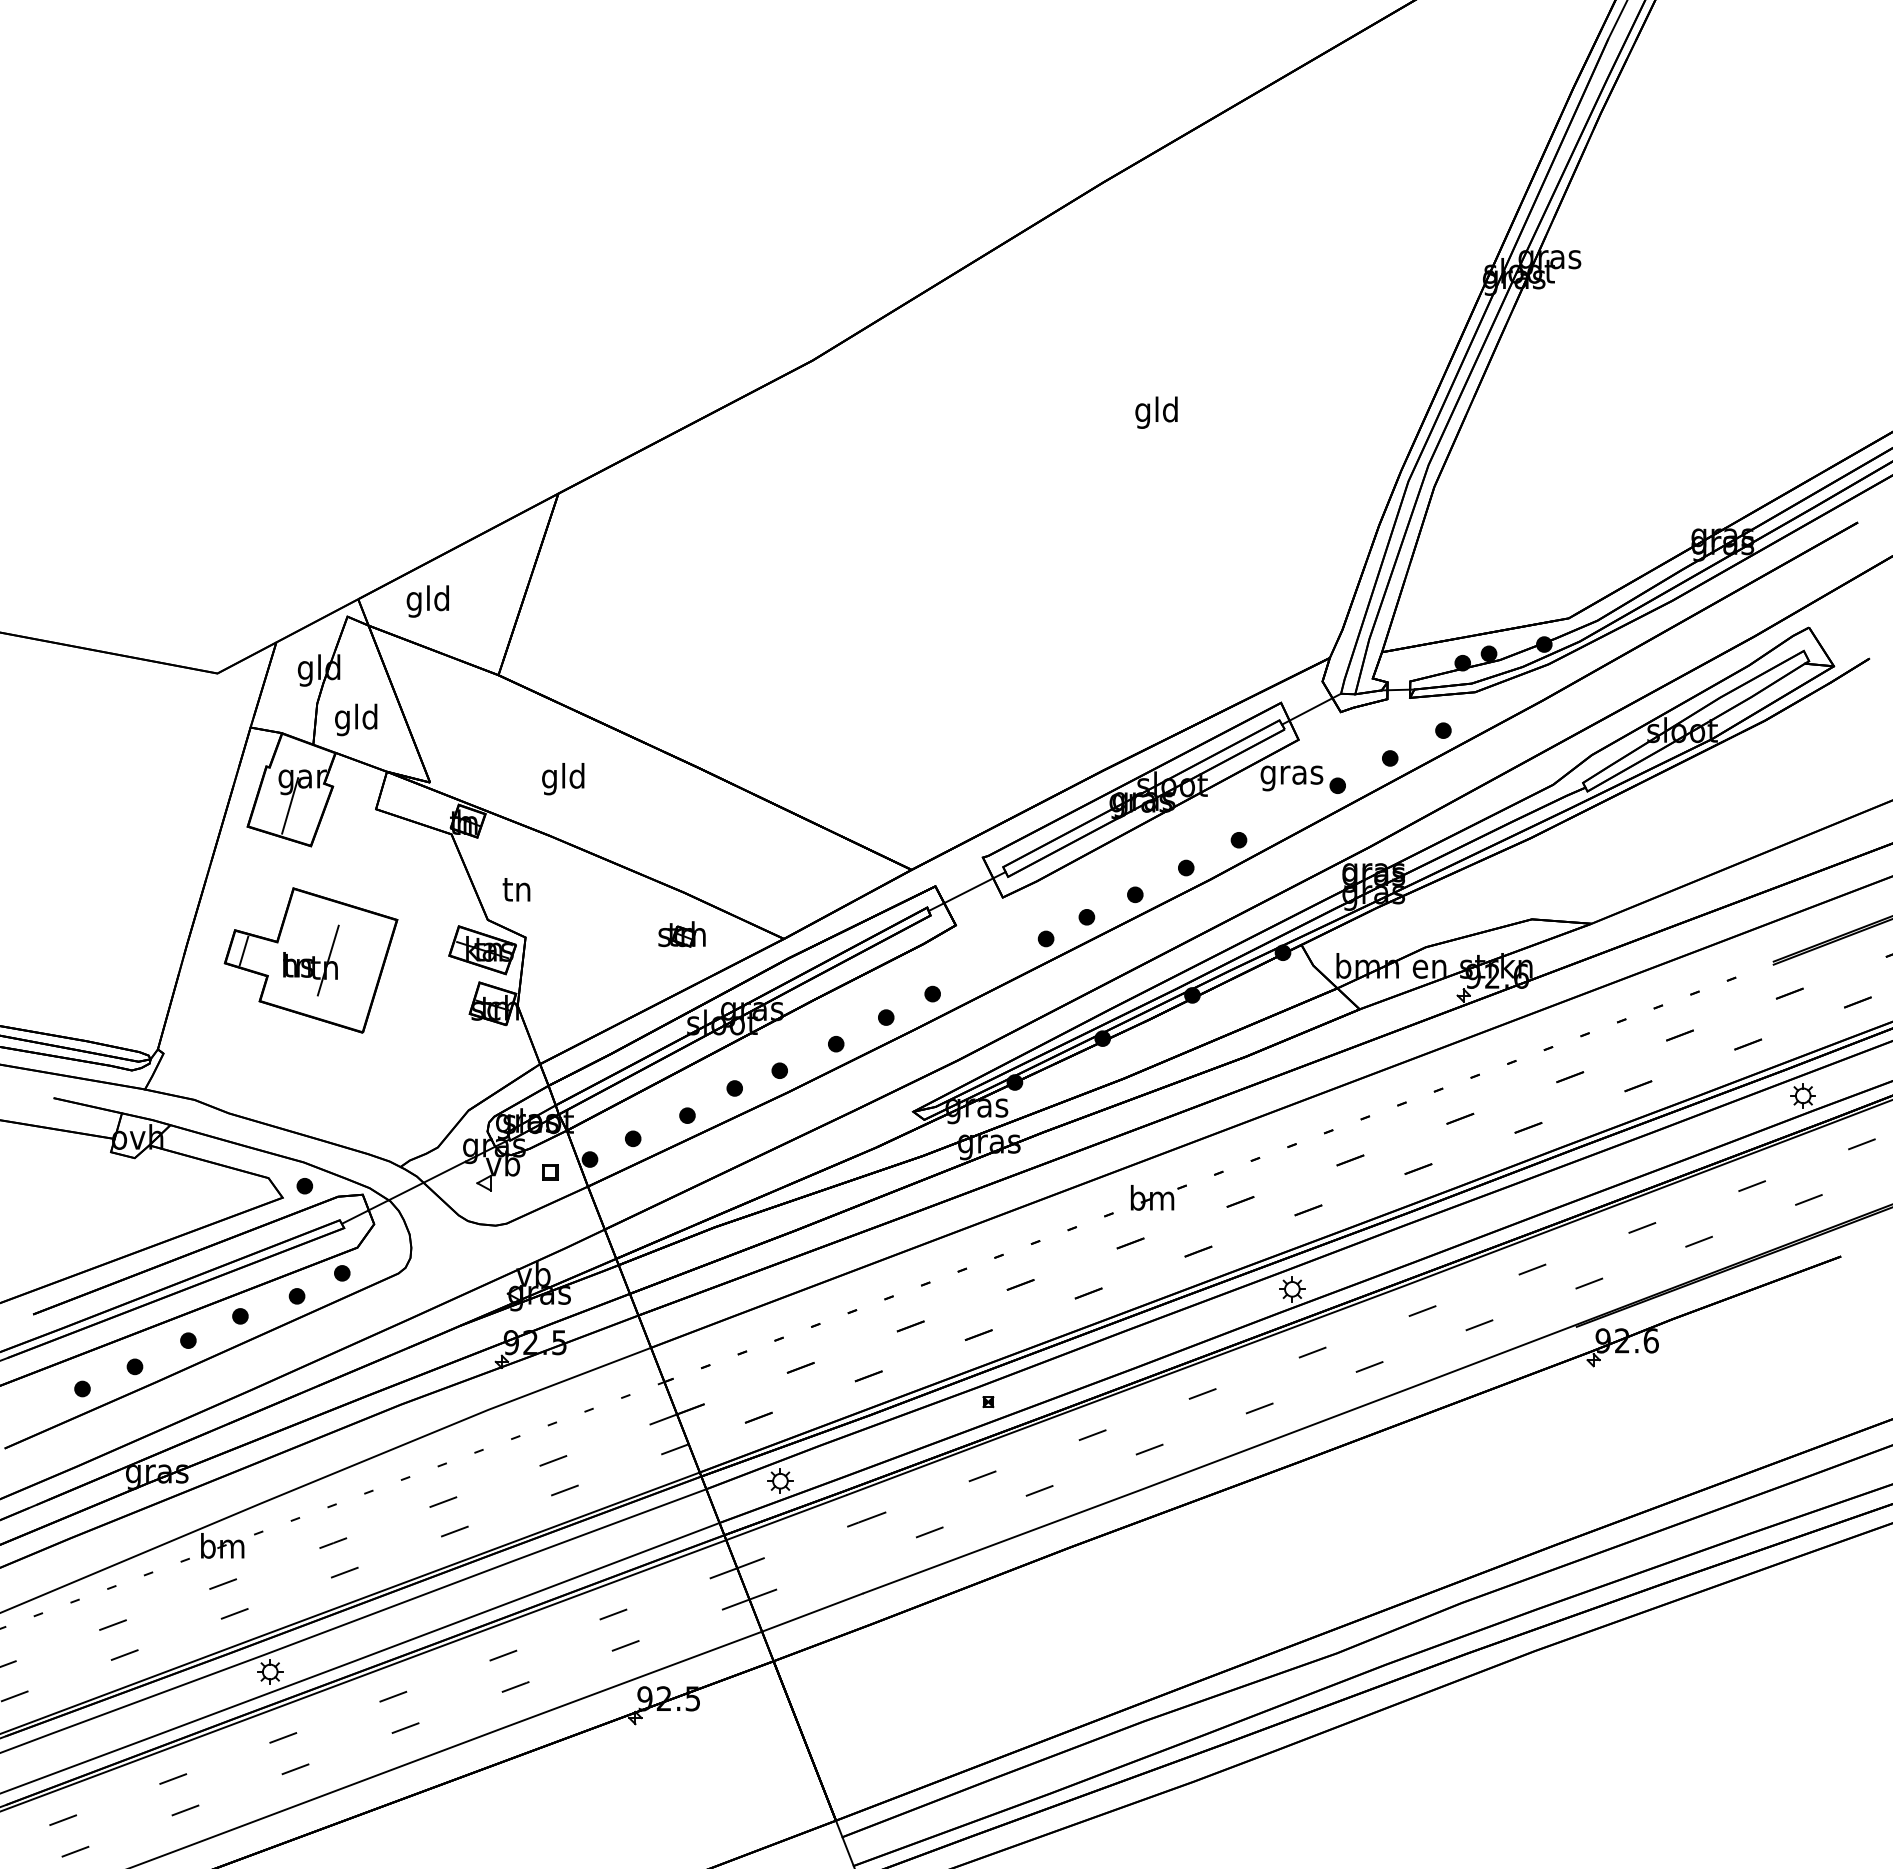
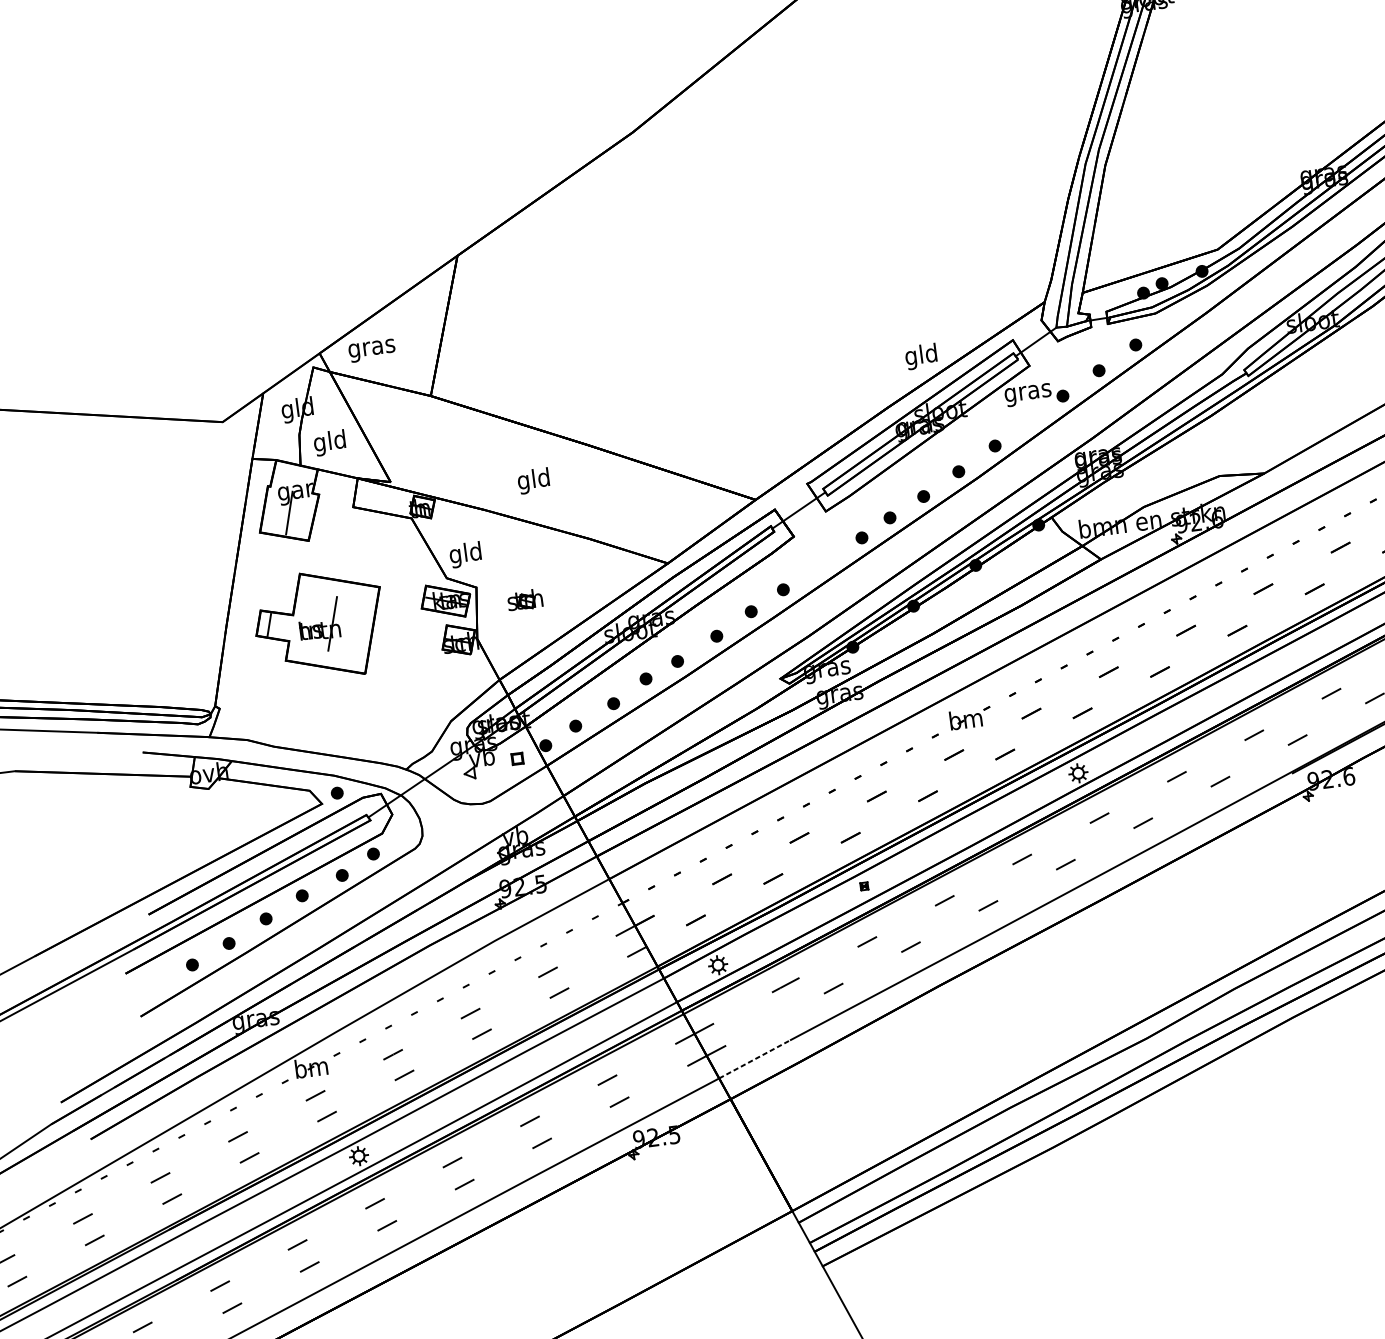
text: (1156, 412) -> (921, 356), moved
text: (428, 601) -> (371, 348), gld -> gras
text: (563, 779) -> (533, 481), moved
text: (516, 892) -> (465, 555), tn -> gld
part: (681, 934) -> (524, 600), moved
line: (812, 1612) -> (754, 1059), solid -> dashed

